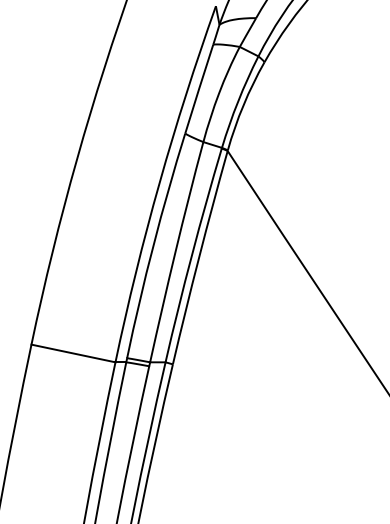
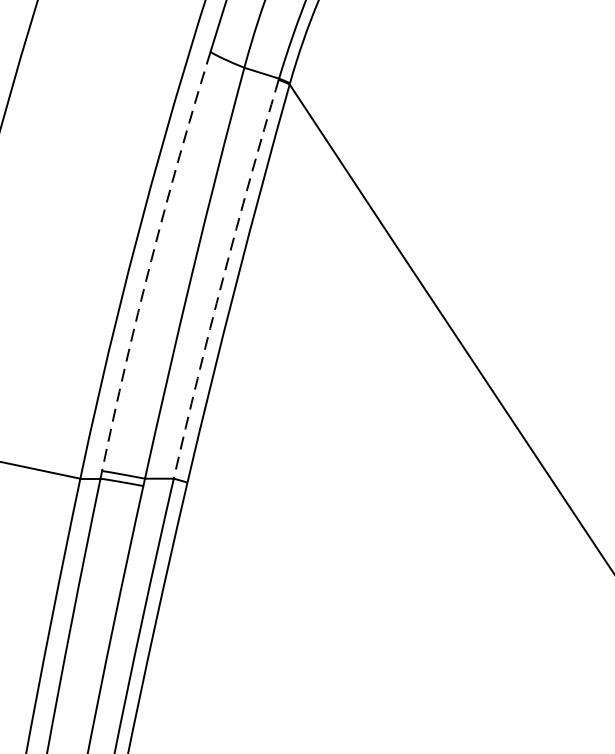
arc: (153, 245) -> (151, 260), solid -> dashed
arc: (192, 255) -> (224, 279), solid -> dashed

